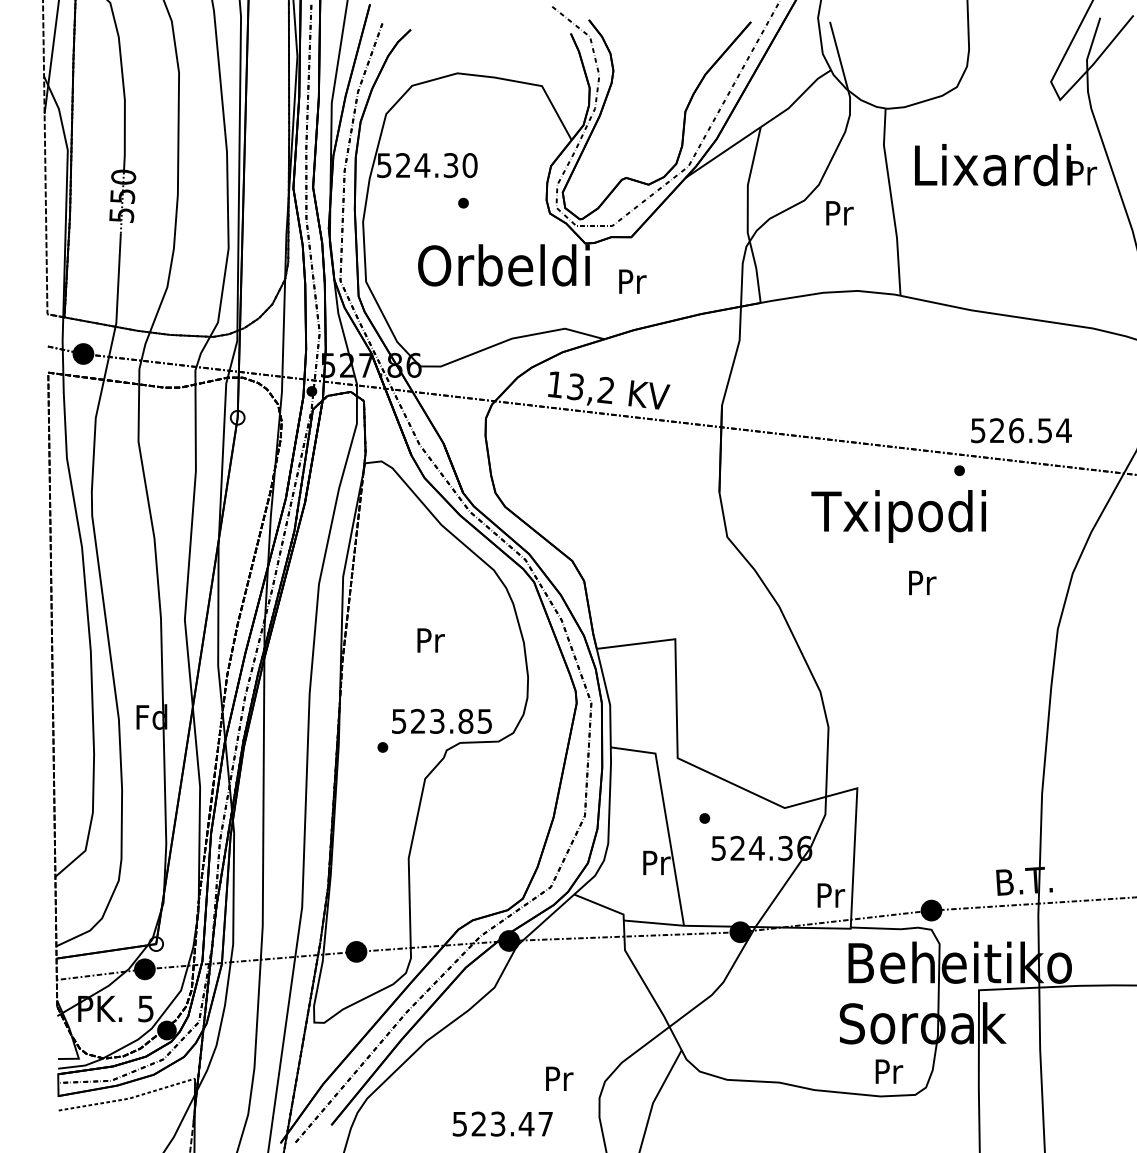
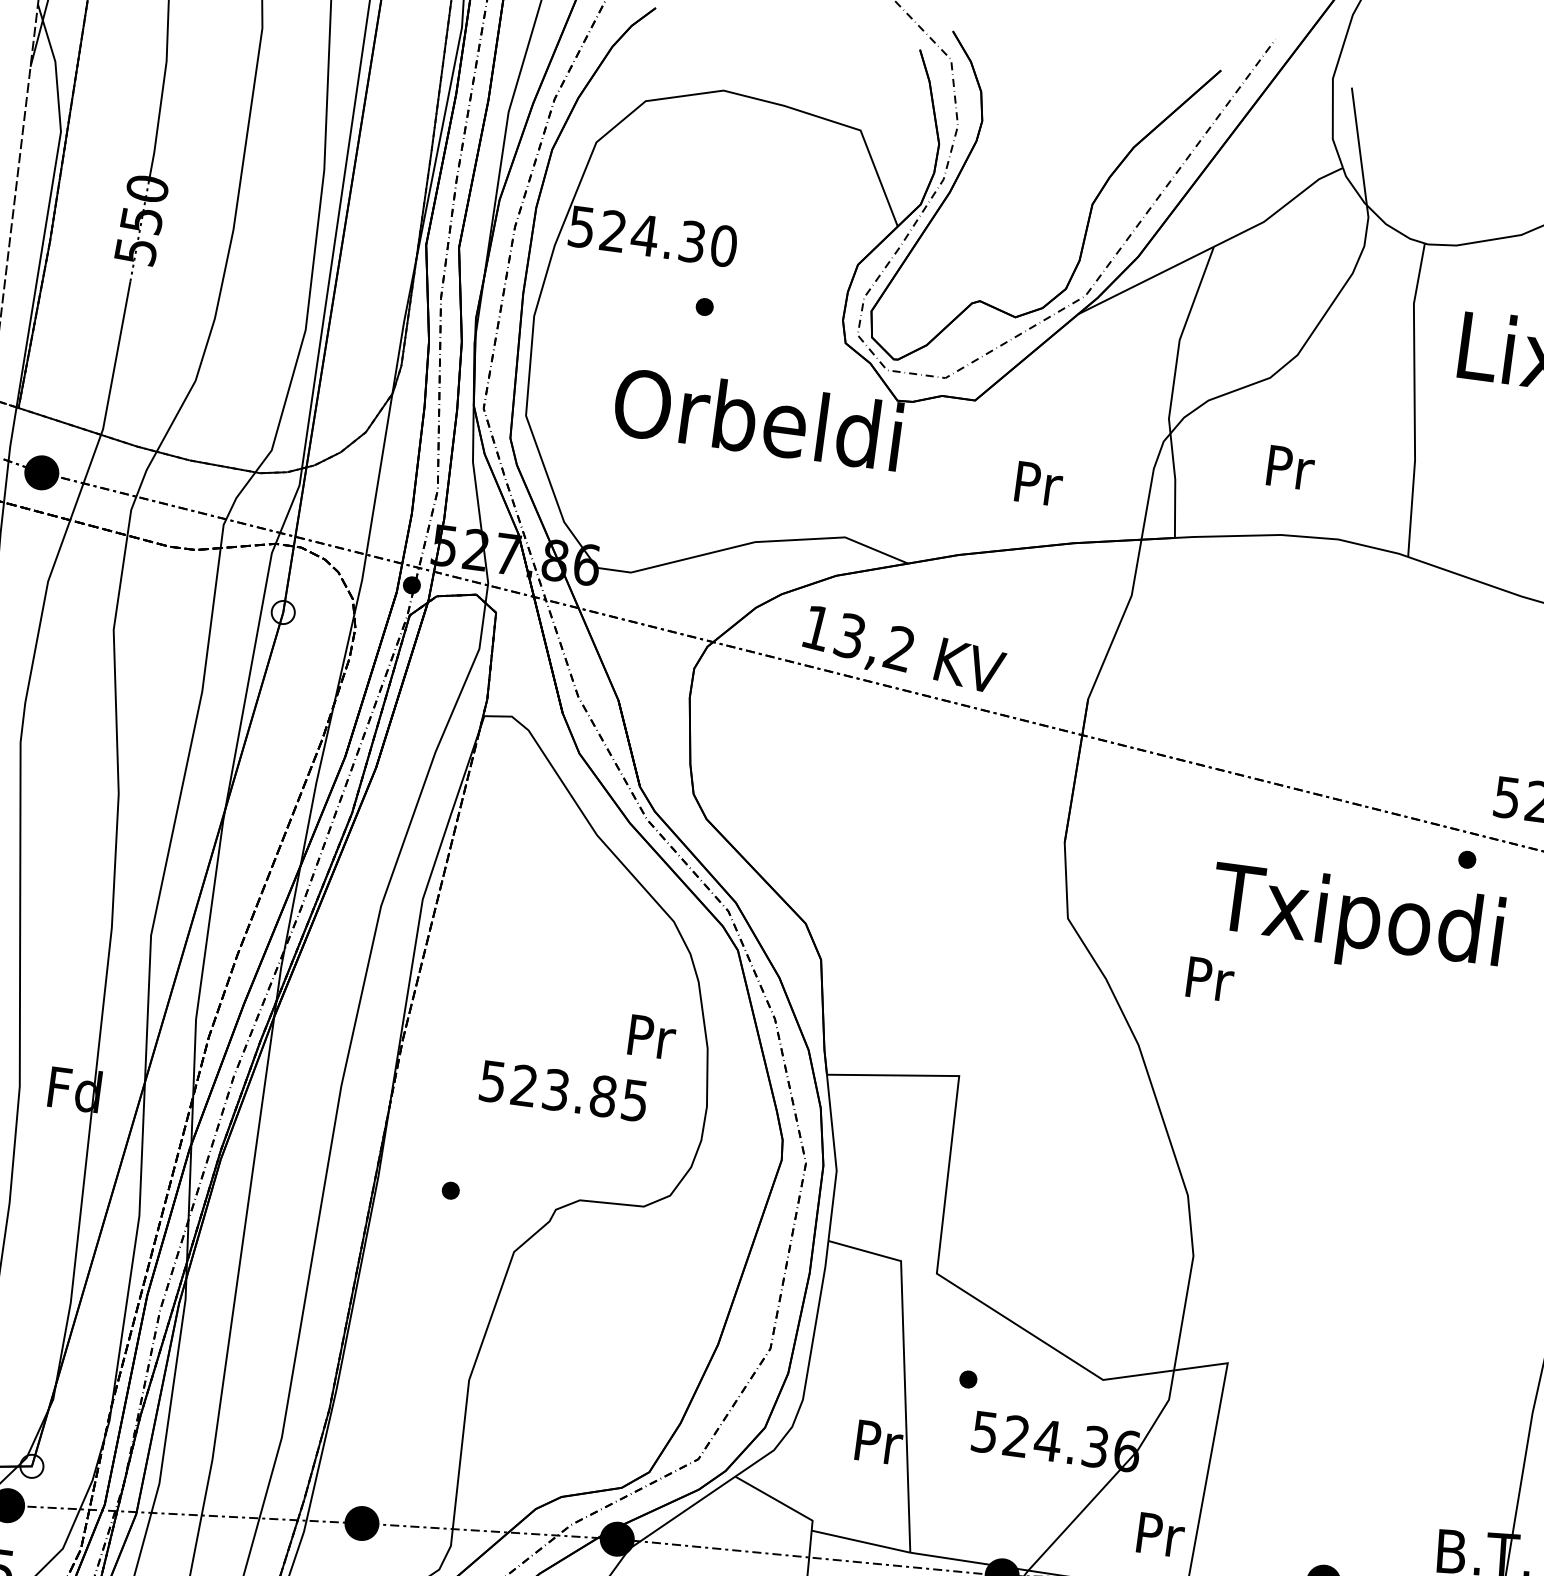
text: (839, 213) -> (1290, 468), moved
text: (632, 281) -> (1038, 483), moved
text: (922, 582) -> (1210, 978), moved
text: (430, 640) -> (651, 1037), moved
text: (441, 720) -> (563, 1089), moved

